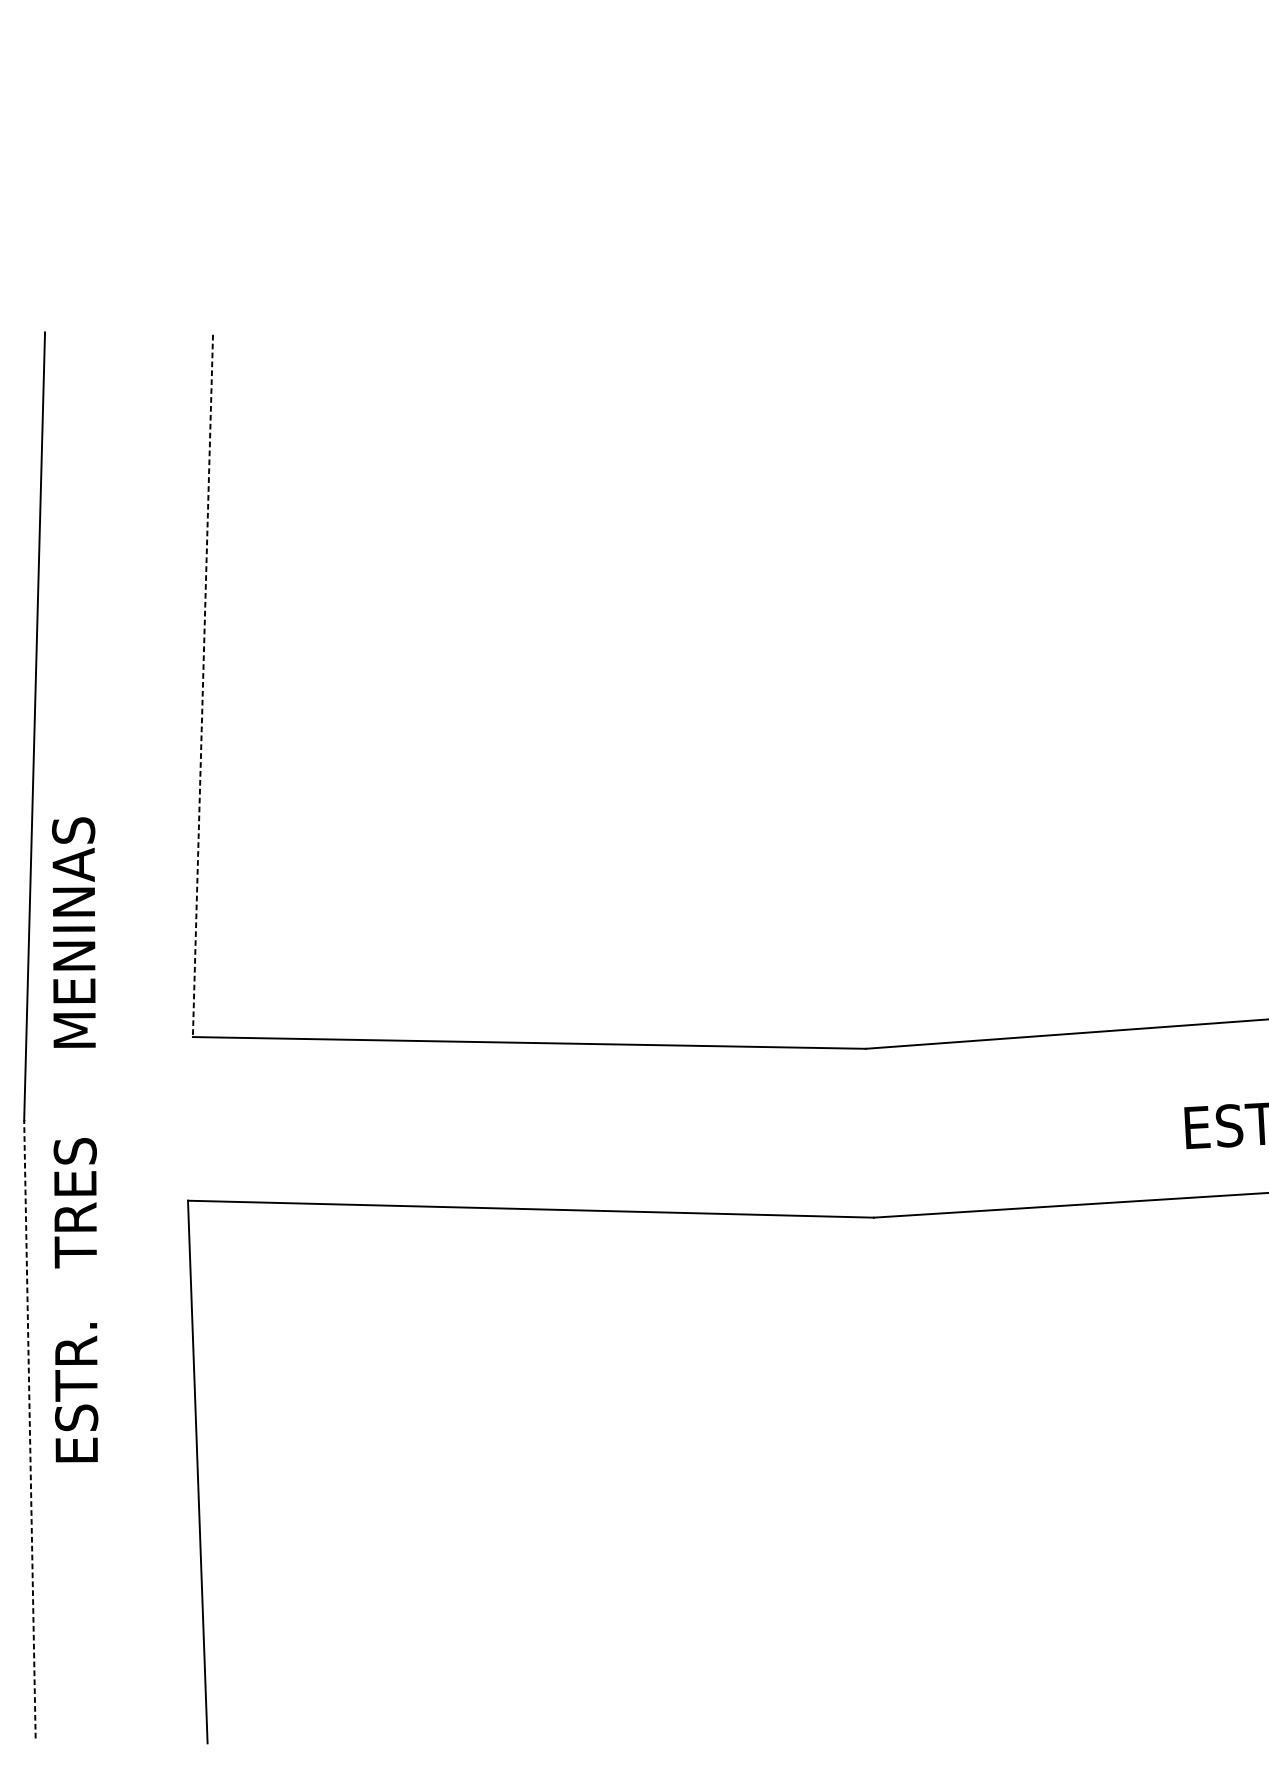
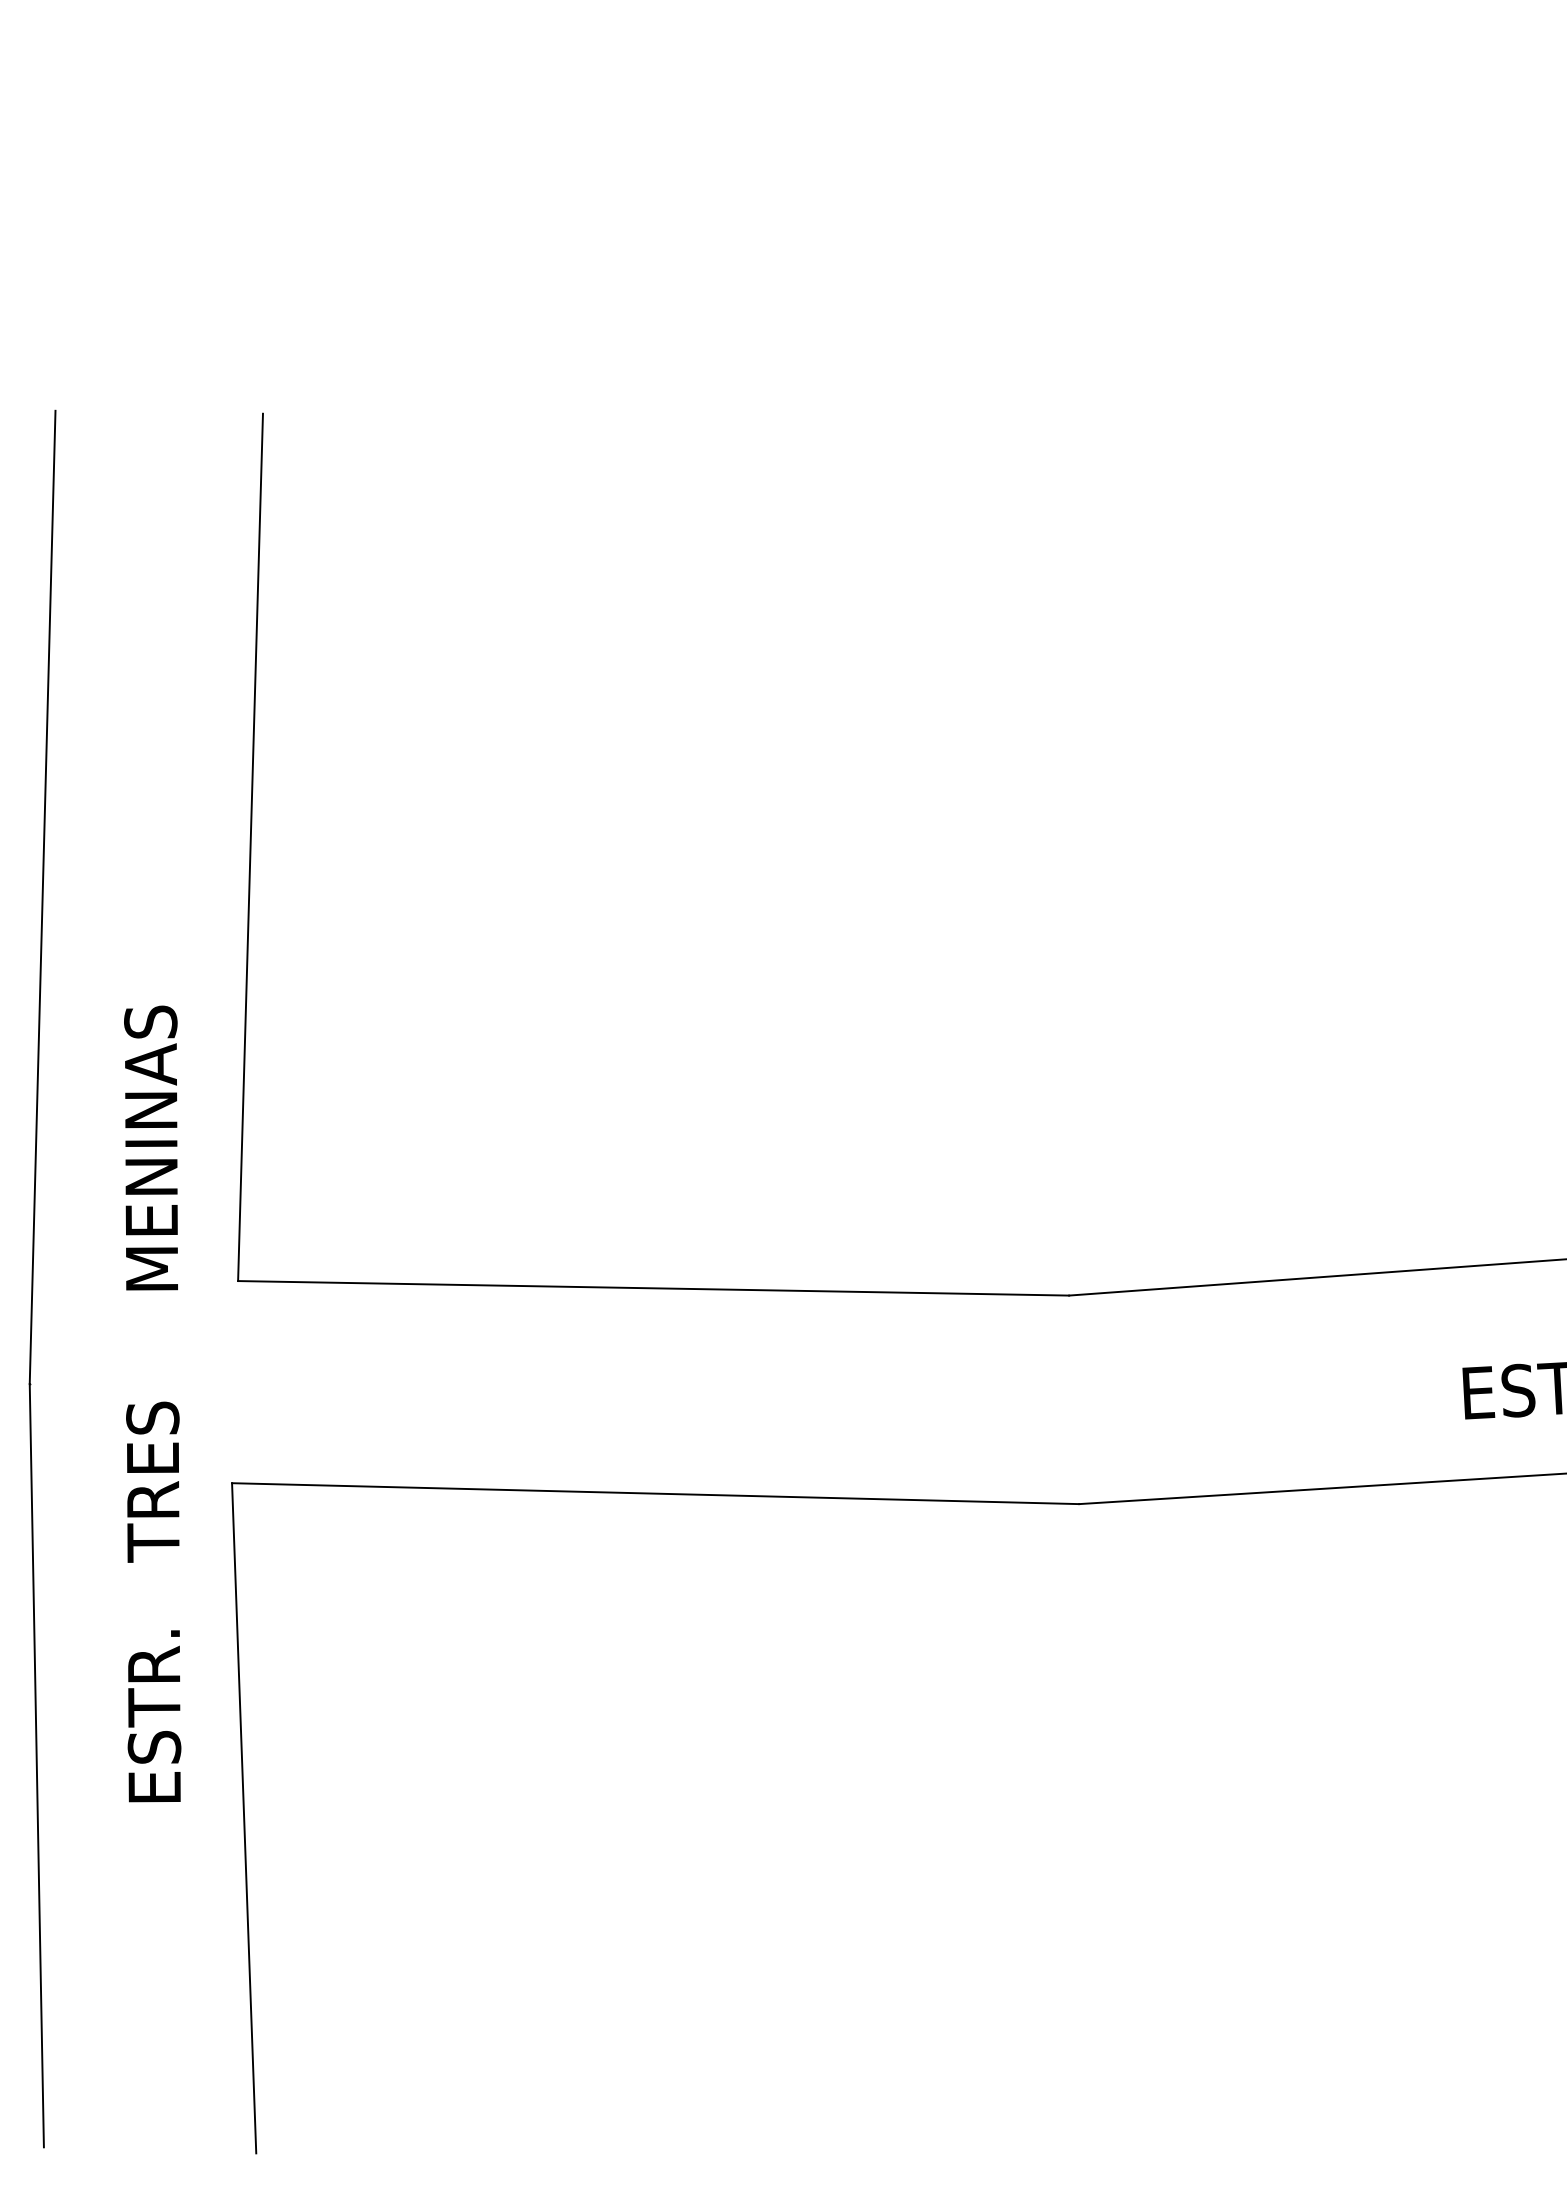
line: (202, 686) -> (250, 847), dashed -> solid
text: (74, 1139) -> (152, 1403), moved
line: (29, 1429) -> (36, 1765), dashed -> solid

